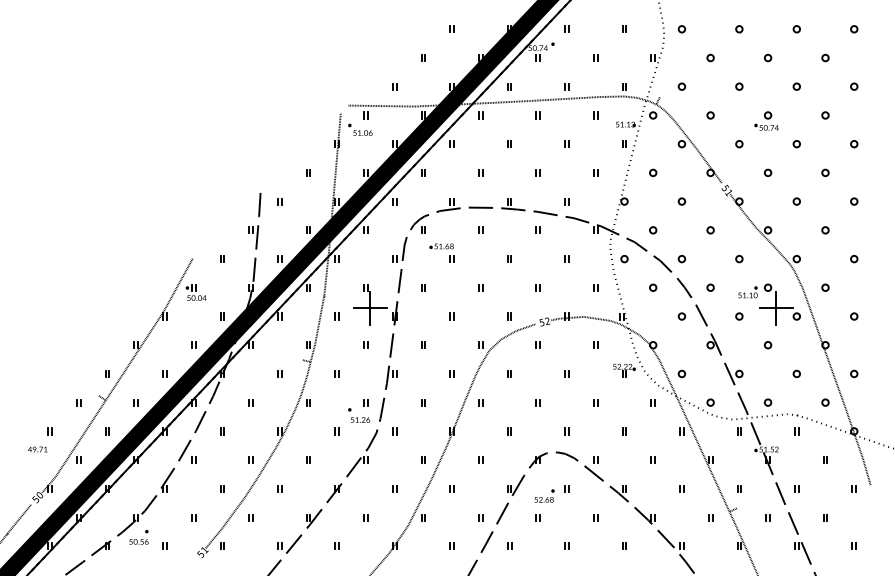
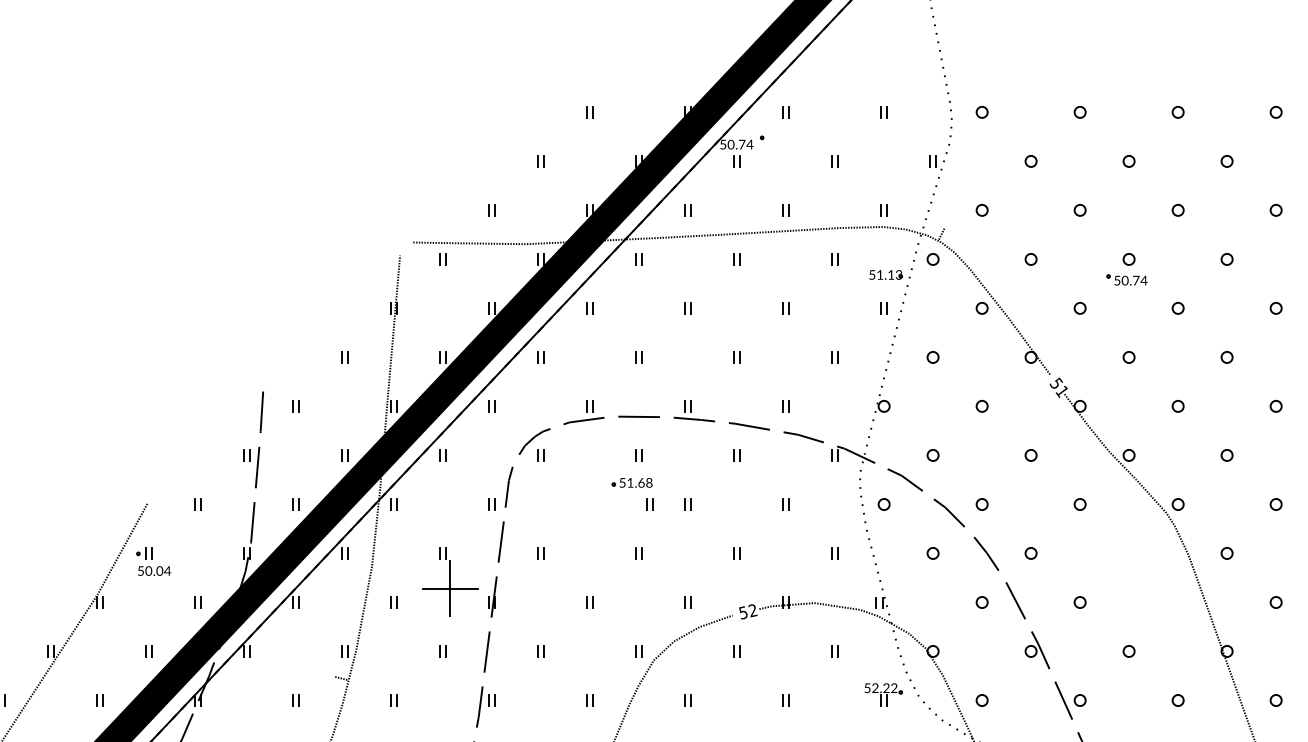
part: (360, 129) -> (433, 283), removed
part: (441, 252) -> (631, 493), moved
part: (769, 304) -> (1131, 581), removed

